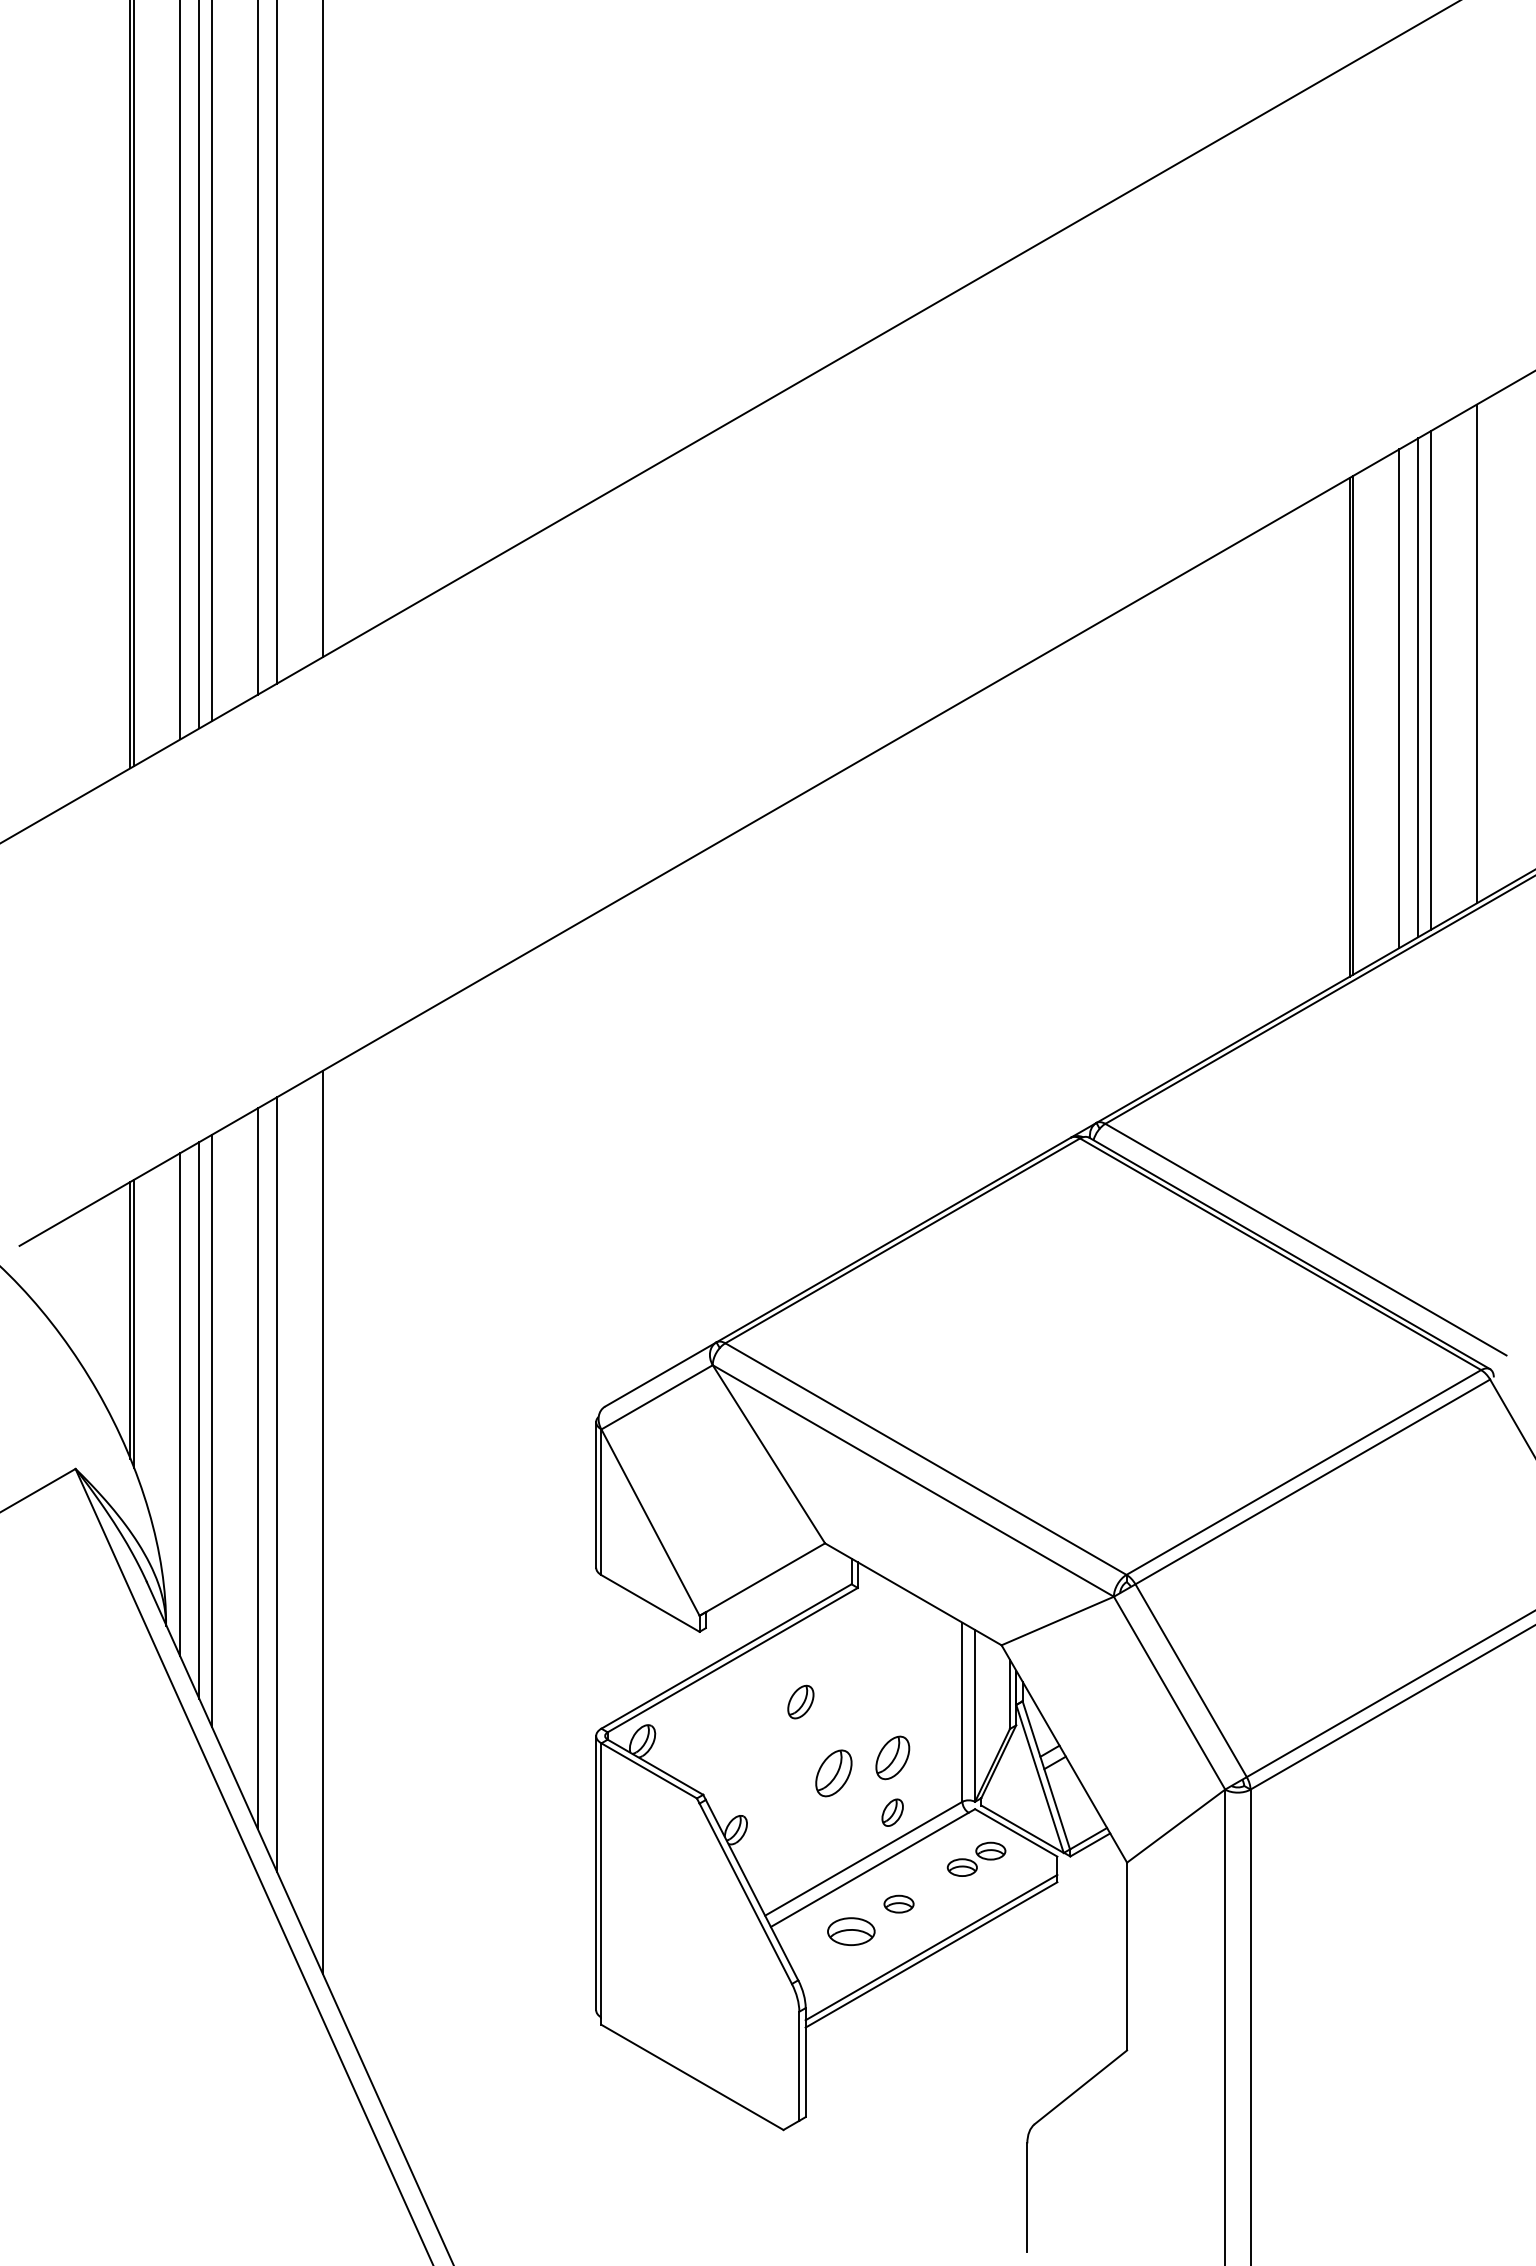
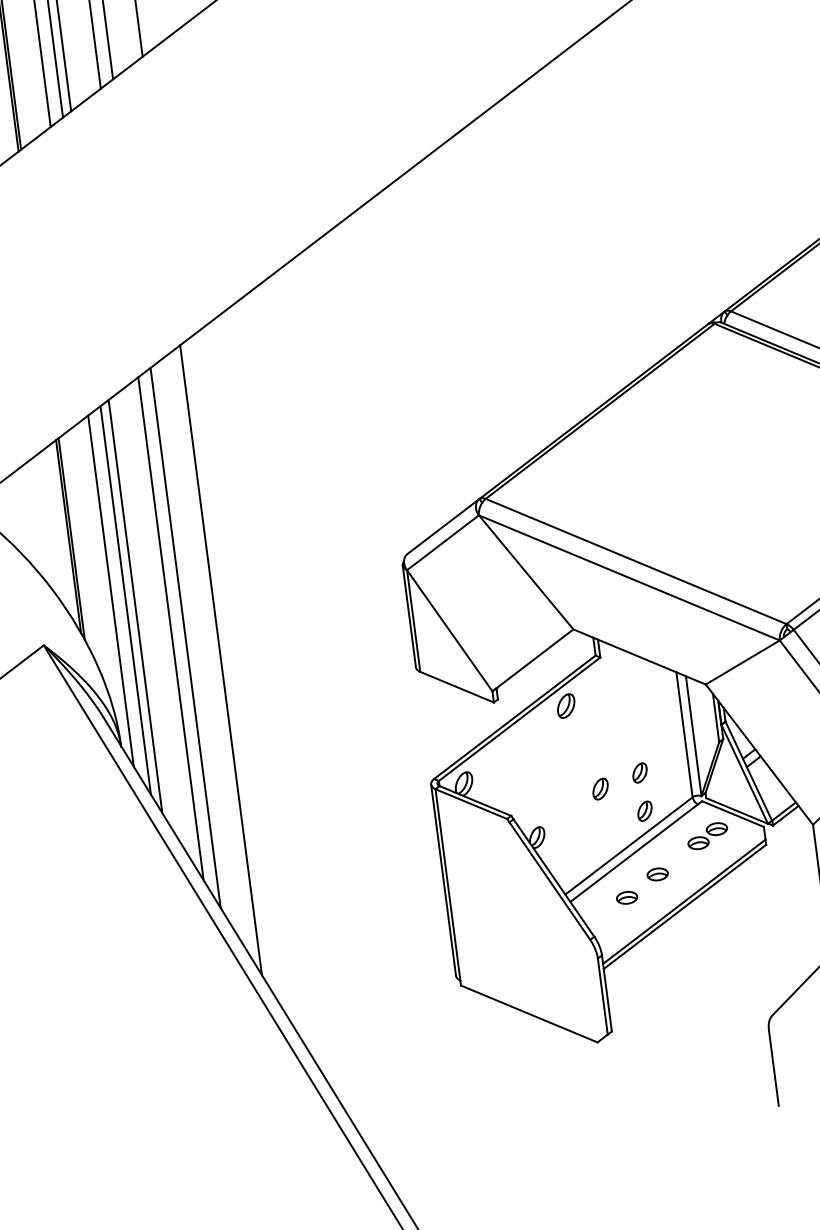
part: (800, 1701) -> (565, 705), moved
part: (892, 1757) -> (639, 772), size x0.62
part: (834, 1773) -> (600, 789), size x0.62
part: (851, 1931) -> (627, 897), size x0.62

